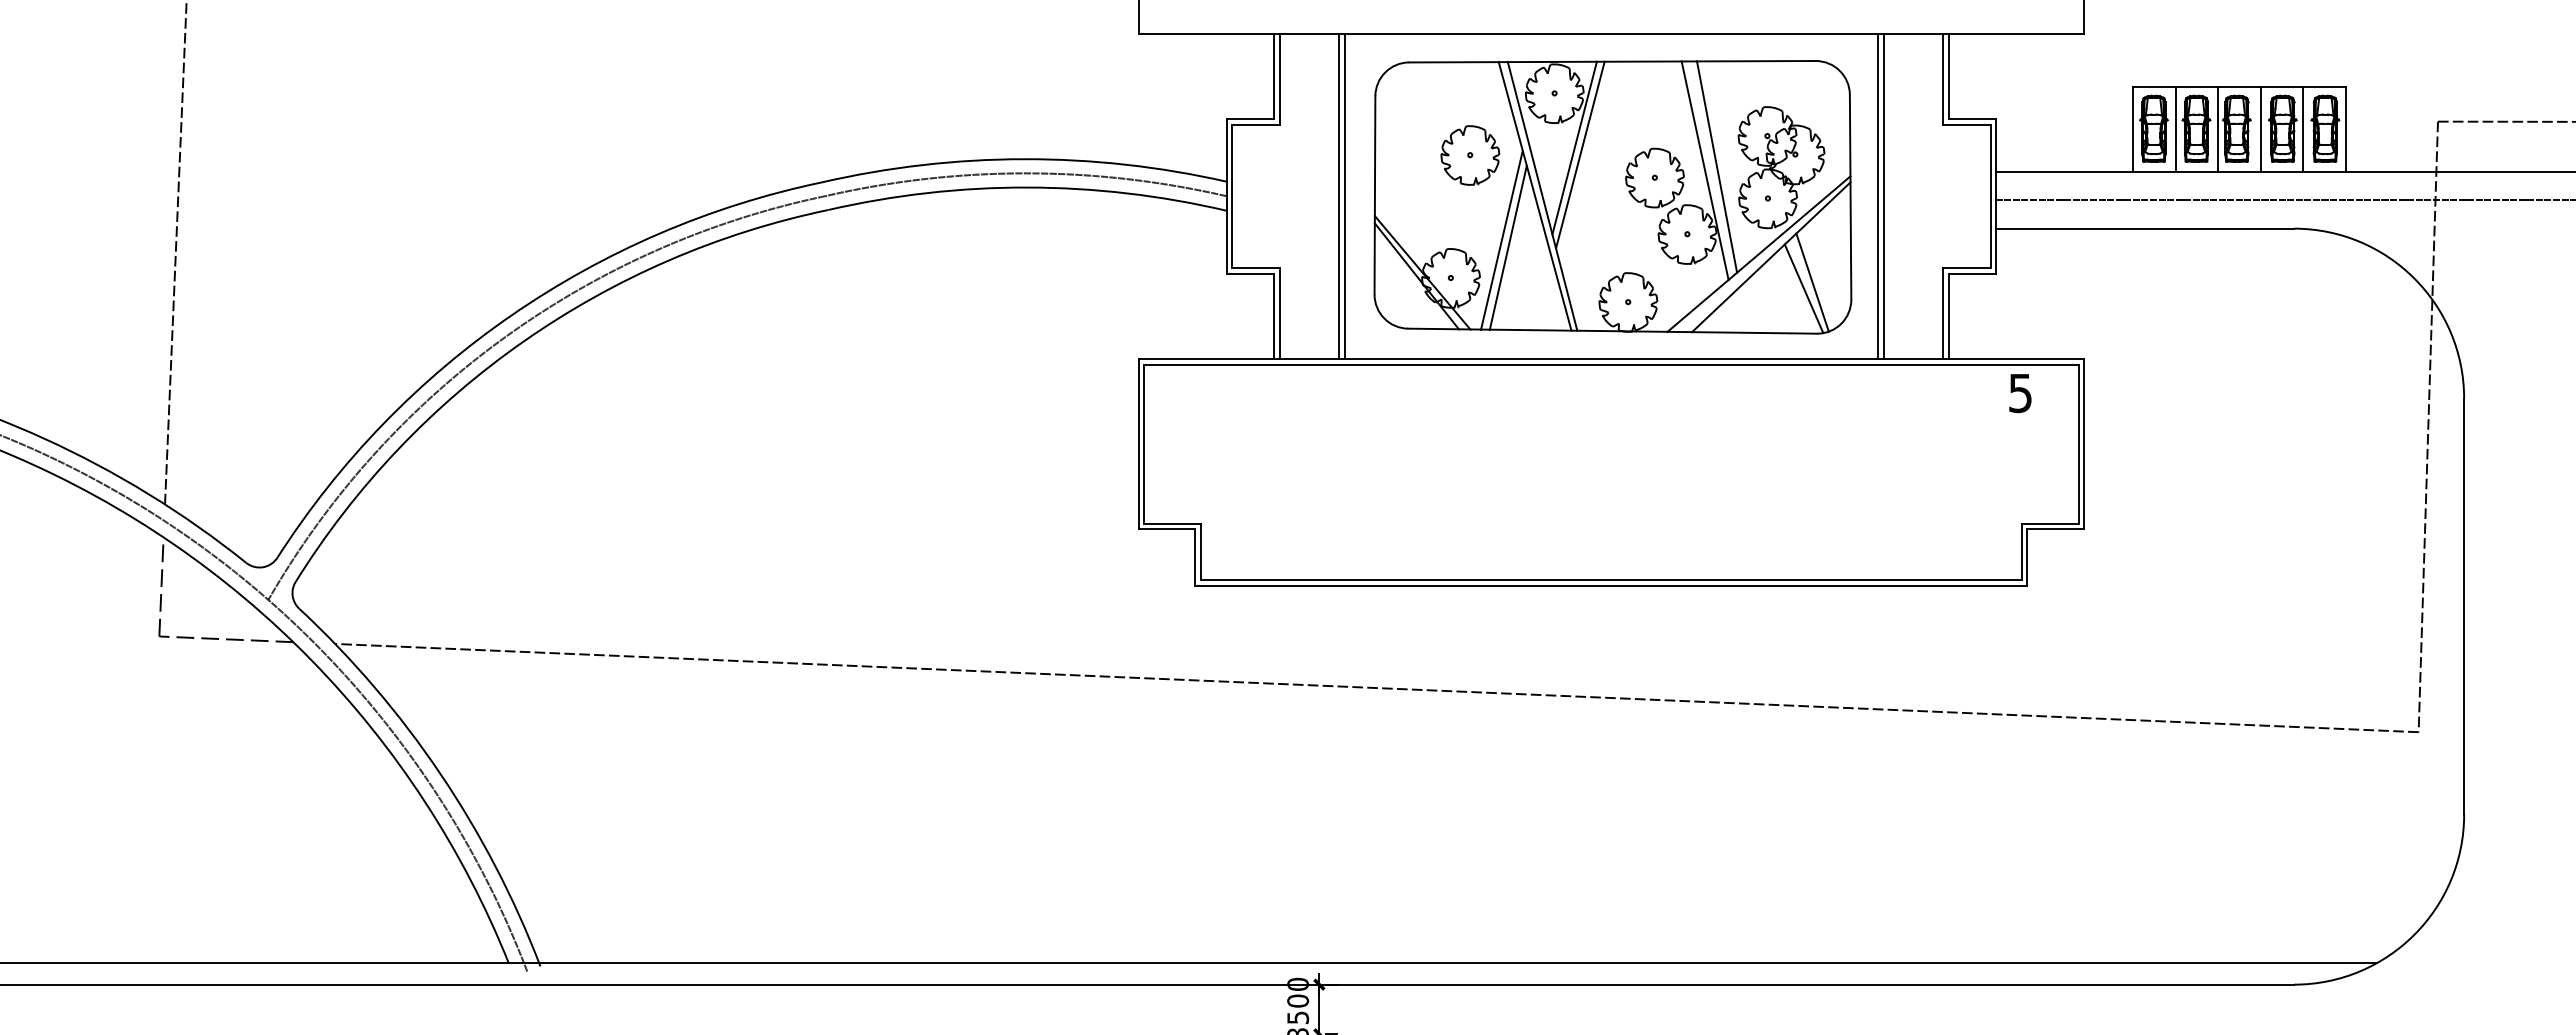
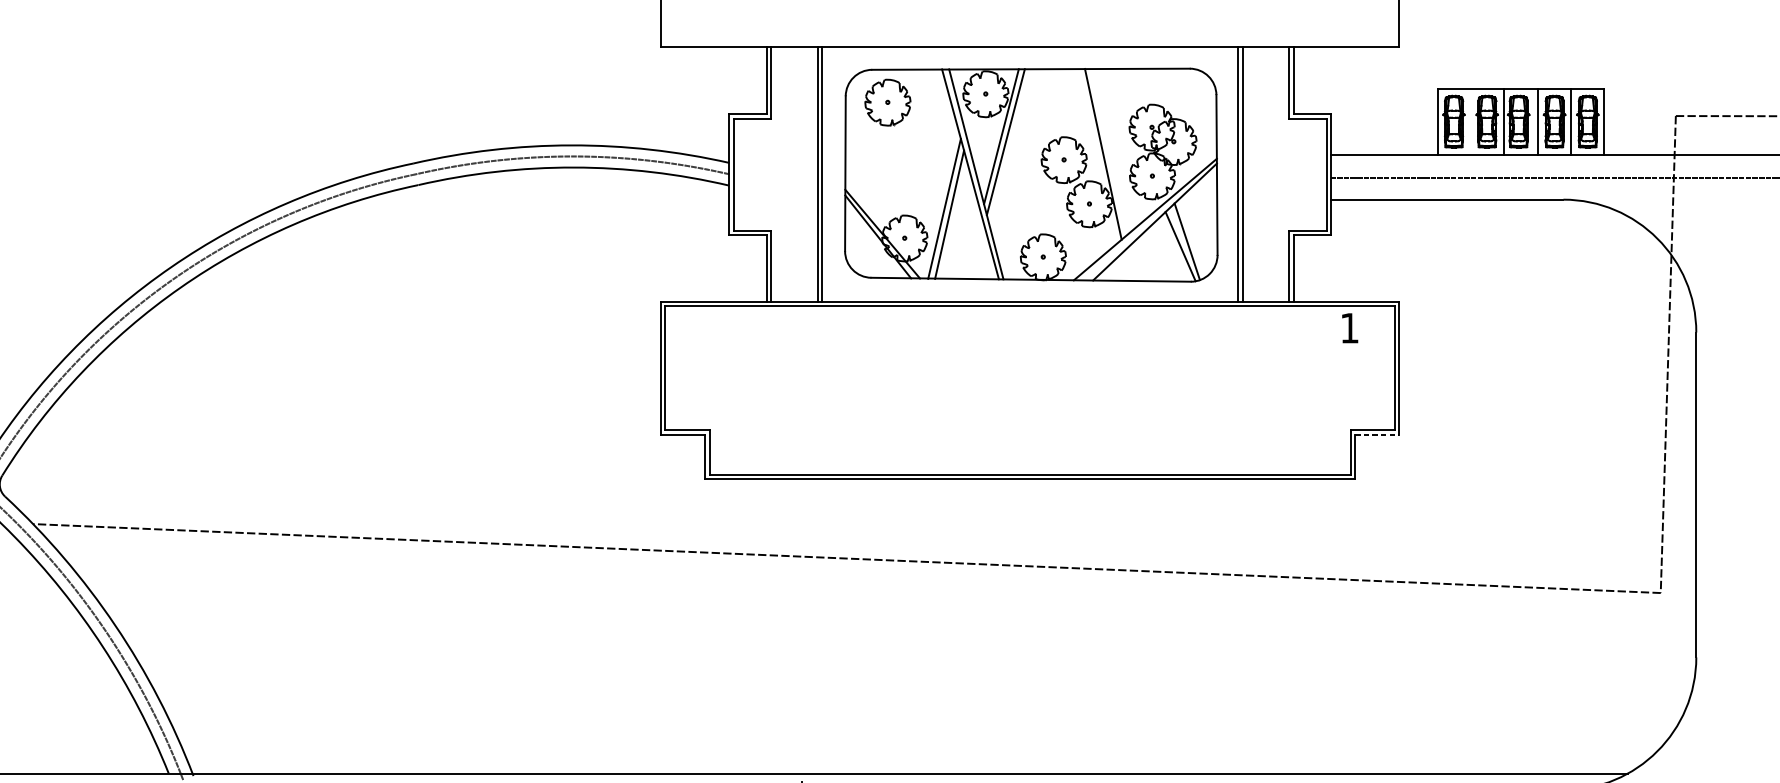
line: (2175, 128) -> (1470, 121), removed
part: (1470, 155) -> (888, 102), moved
line: (1717, 166) -> (1113, 151), removed
text: (2020, 393) -> (1349, 328), 5 -> 1
line: (2056, 529) -> (1377, 434), solid -> dashed

